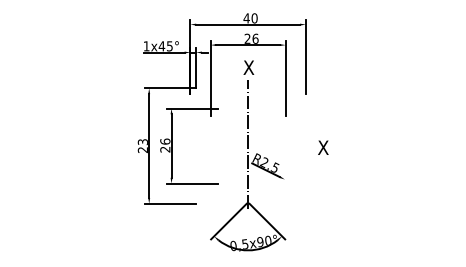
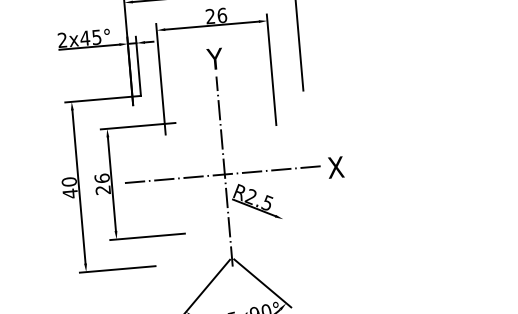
text: (146, 46) -> (62, 40), 1x45° -> 2x45°
text: (248, 67) -> (215, 58), X -> Y
text: (142, 146) -> (69, 188), 23 -> 40
line: (247, 146) -> (223, 175), added

